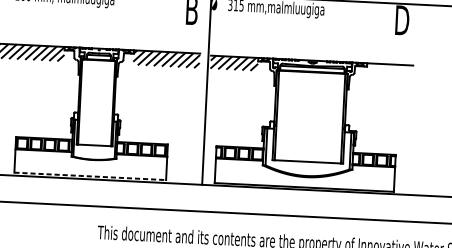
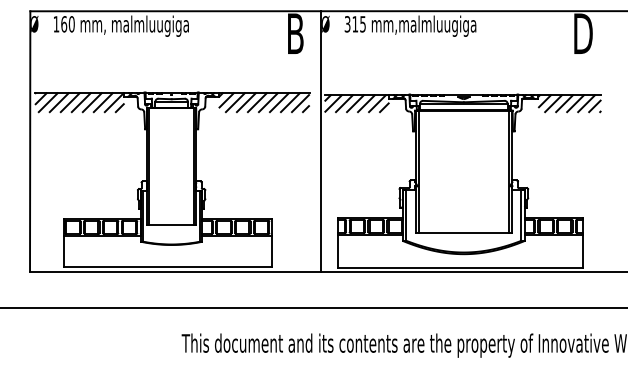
hatch: (389, 70) -> (569, 103), added
line: (90, 176) -> (167, 267), dashed -> solid

